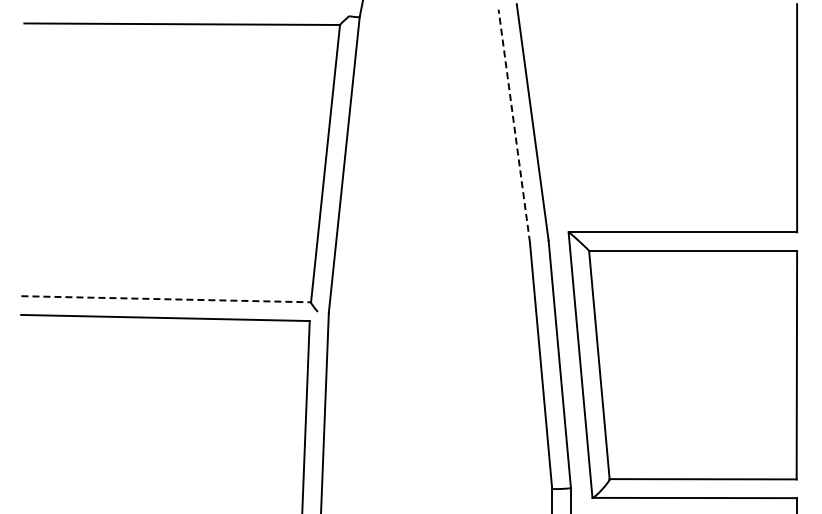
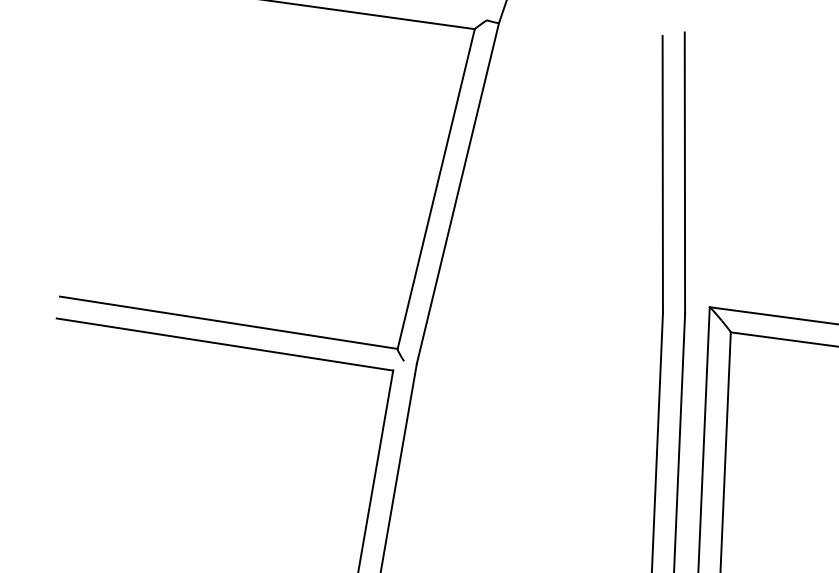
line: (514, 126) -> (662, 175), dashed -> solid
line: (166, 299) -> (229, 323), dashed -> solid

